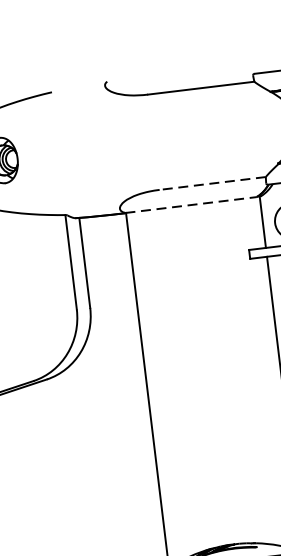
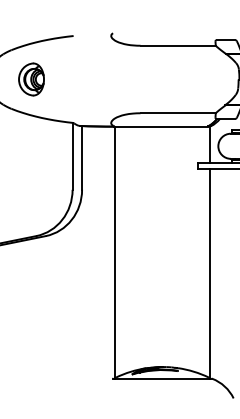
line: (213, 183) -> (178, 113), dashed -> solid
line: (191, 204) -> (161, 126), dashed -> solid

